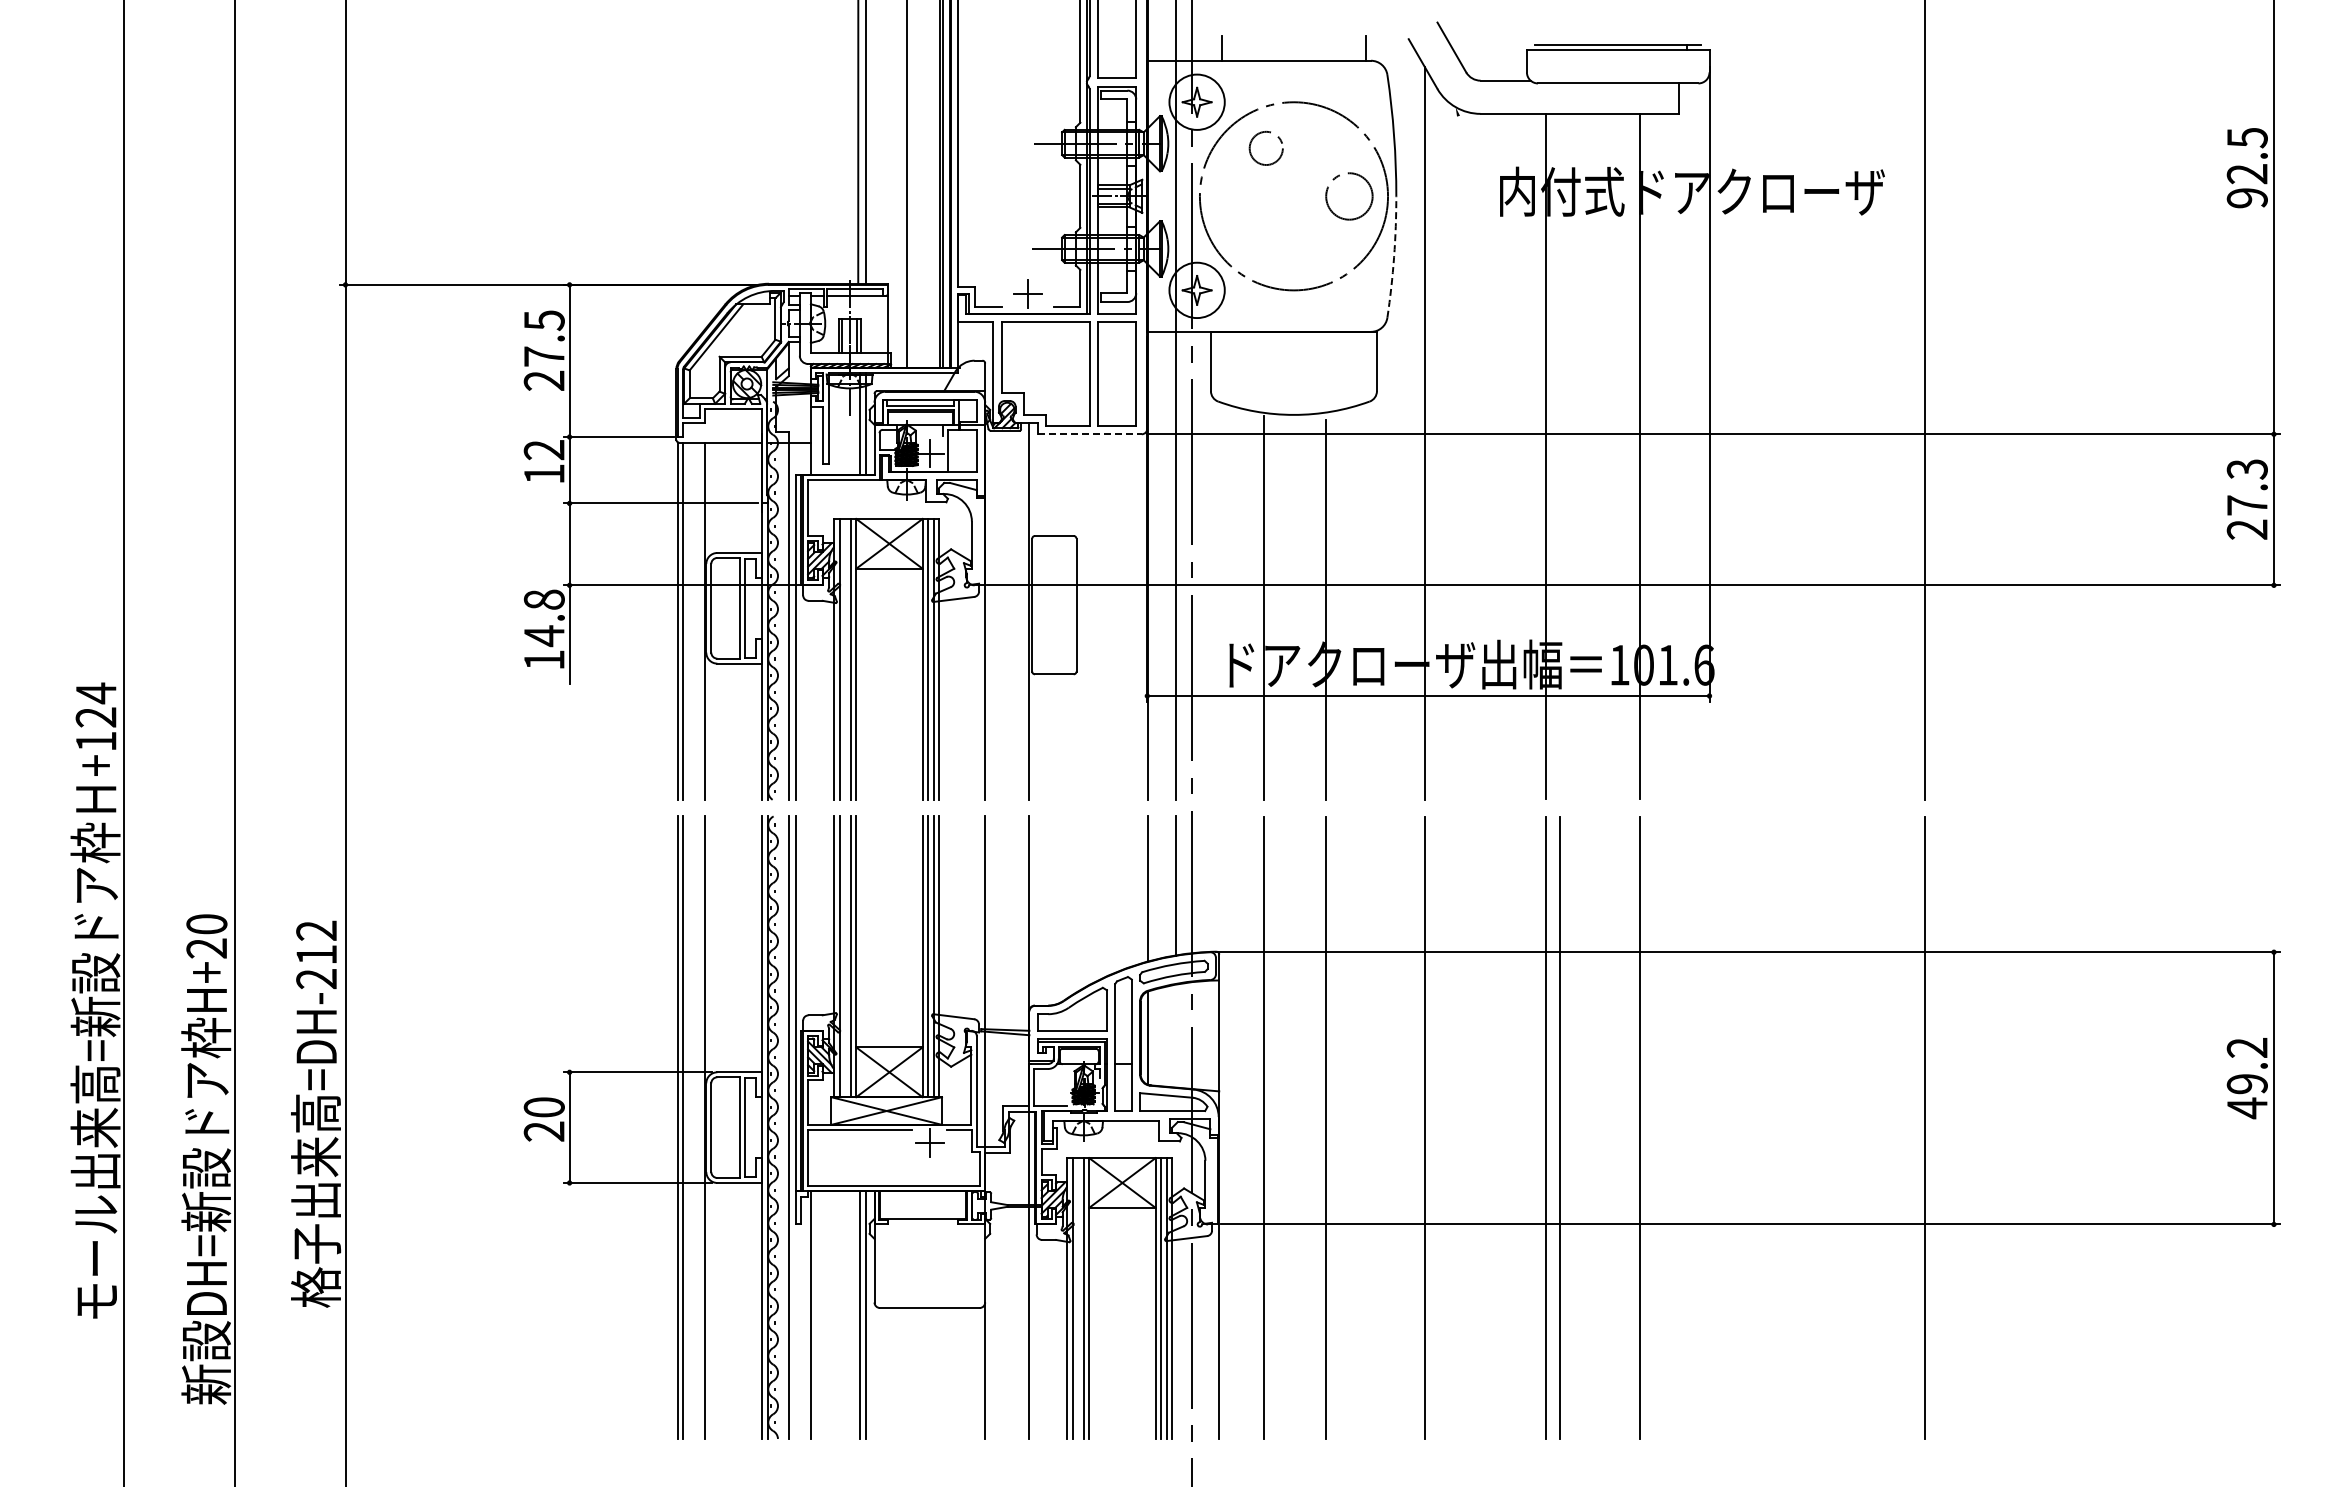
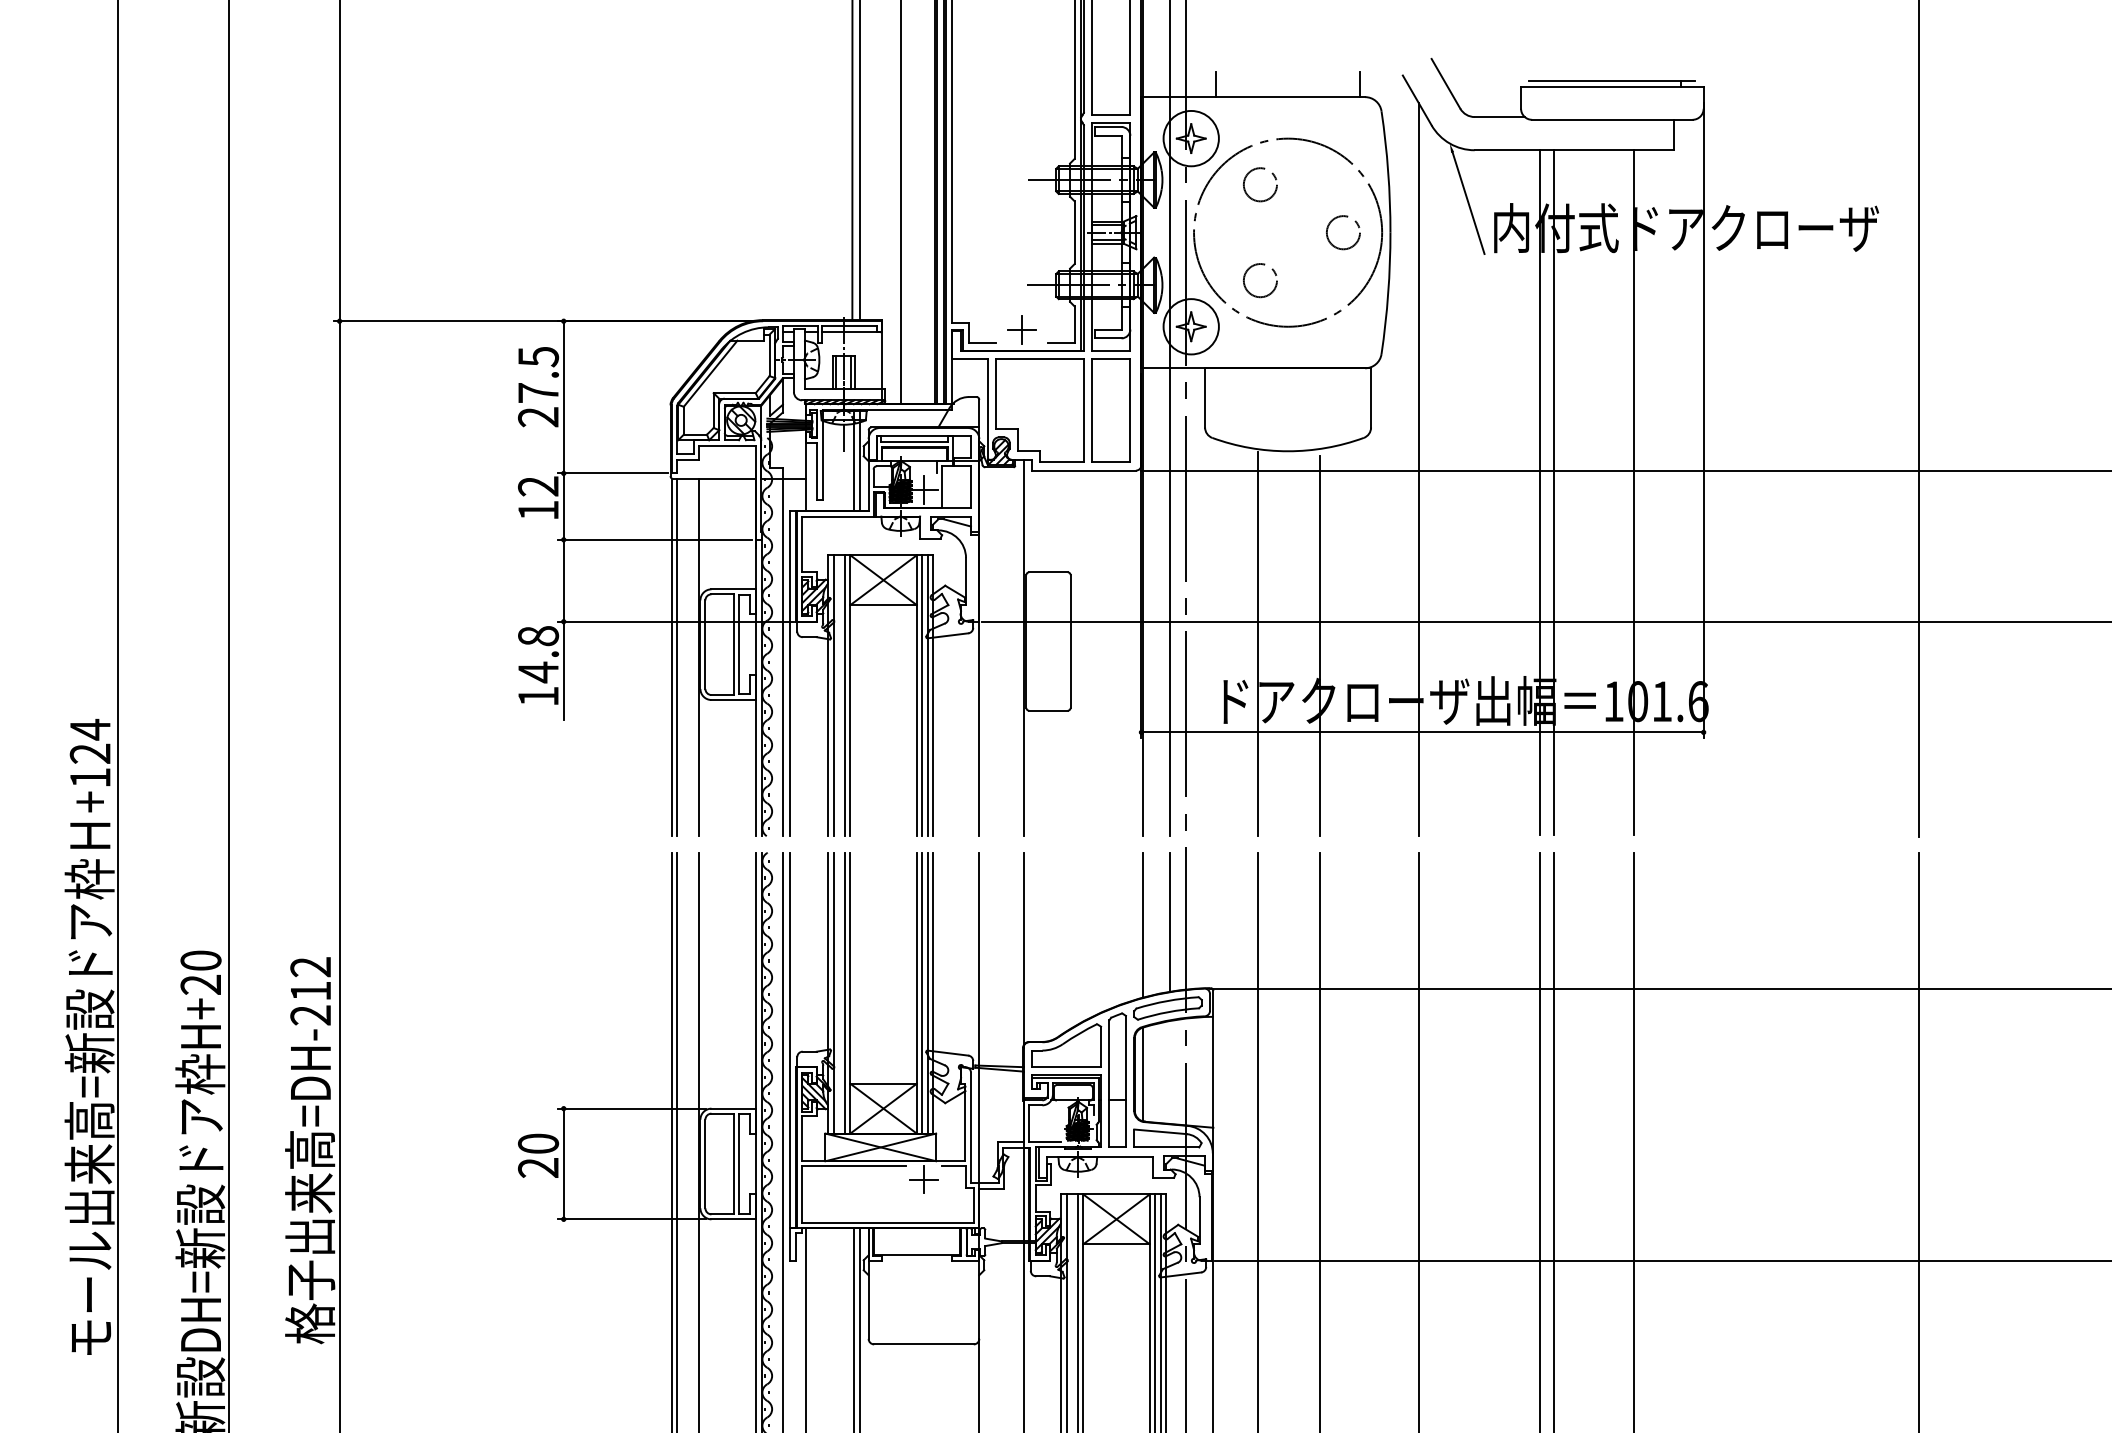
line: (1474, 166) -> (1468, 202), added
circle: (1348, 195) -> (1342, 231), size x0.71
circle: (1265, 243) -> (1259, 279), added
arc: (1394, 257) -> (1388, 293), dashed -> solid
line: (1090, 434) -> (1084, 470), dashed -> solid
line: (1559, 455) -> (1553, 491), added

